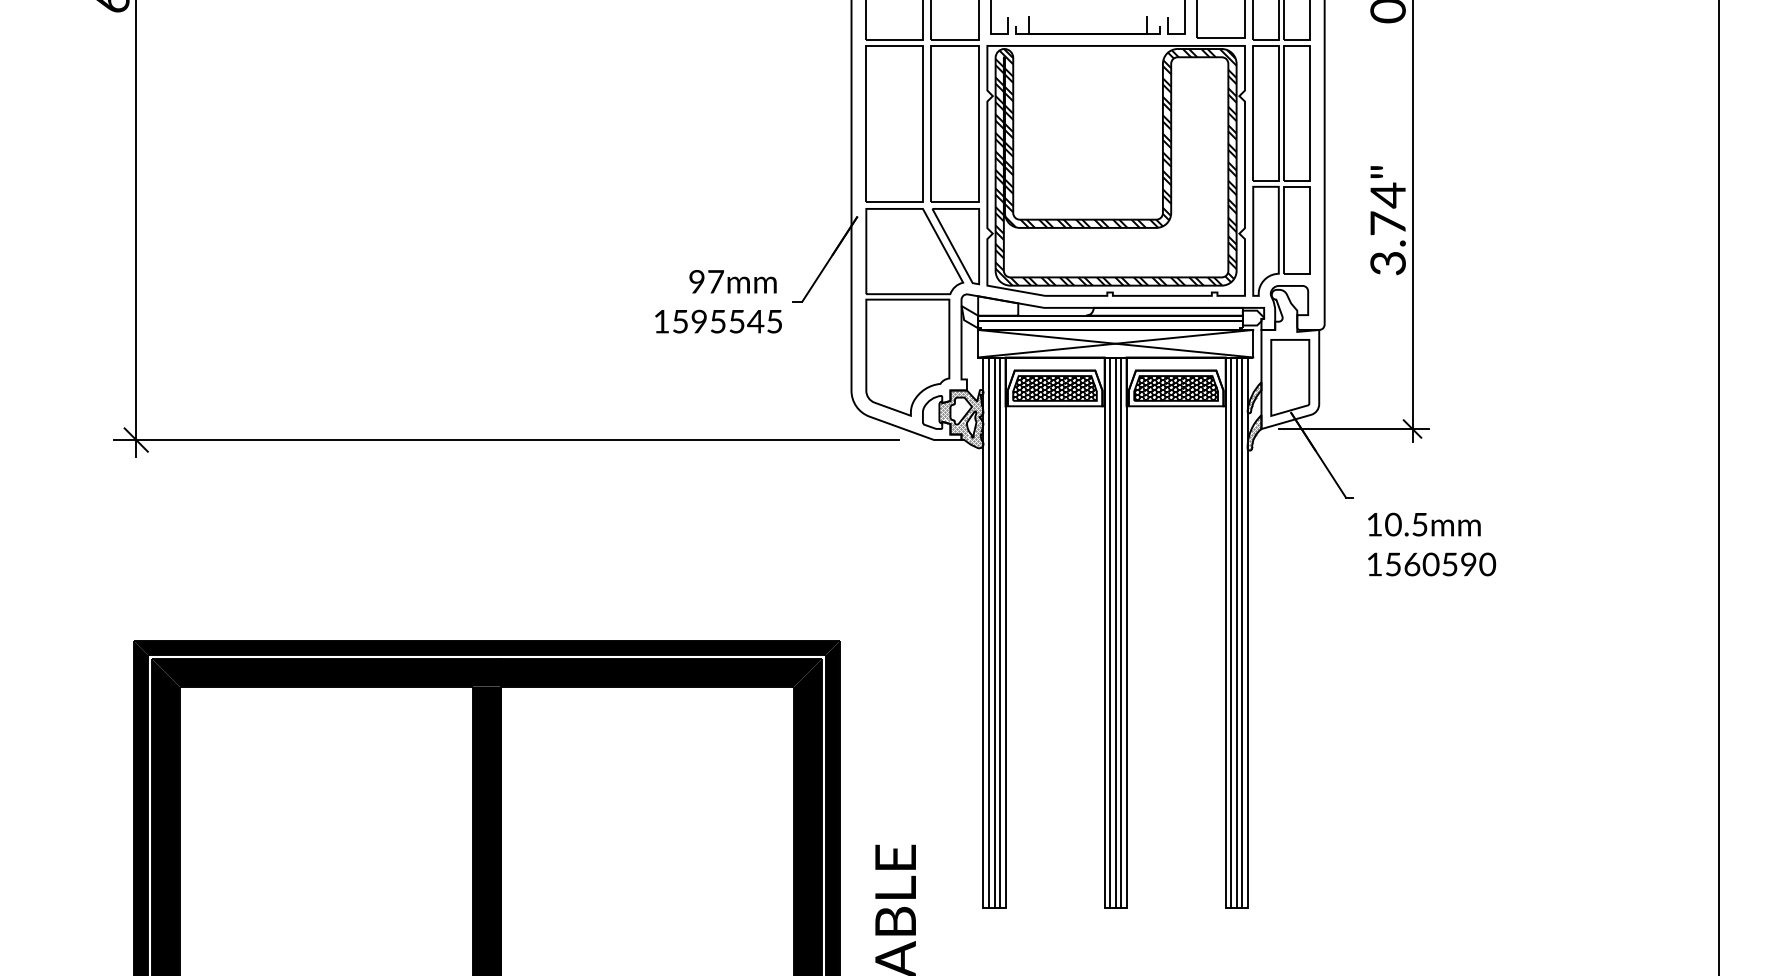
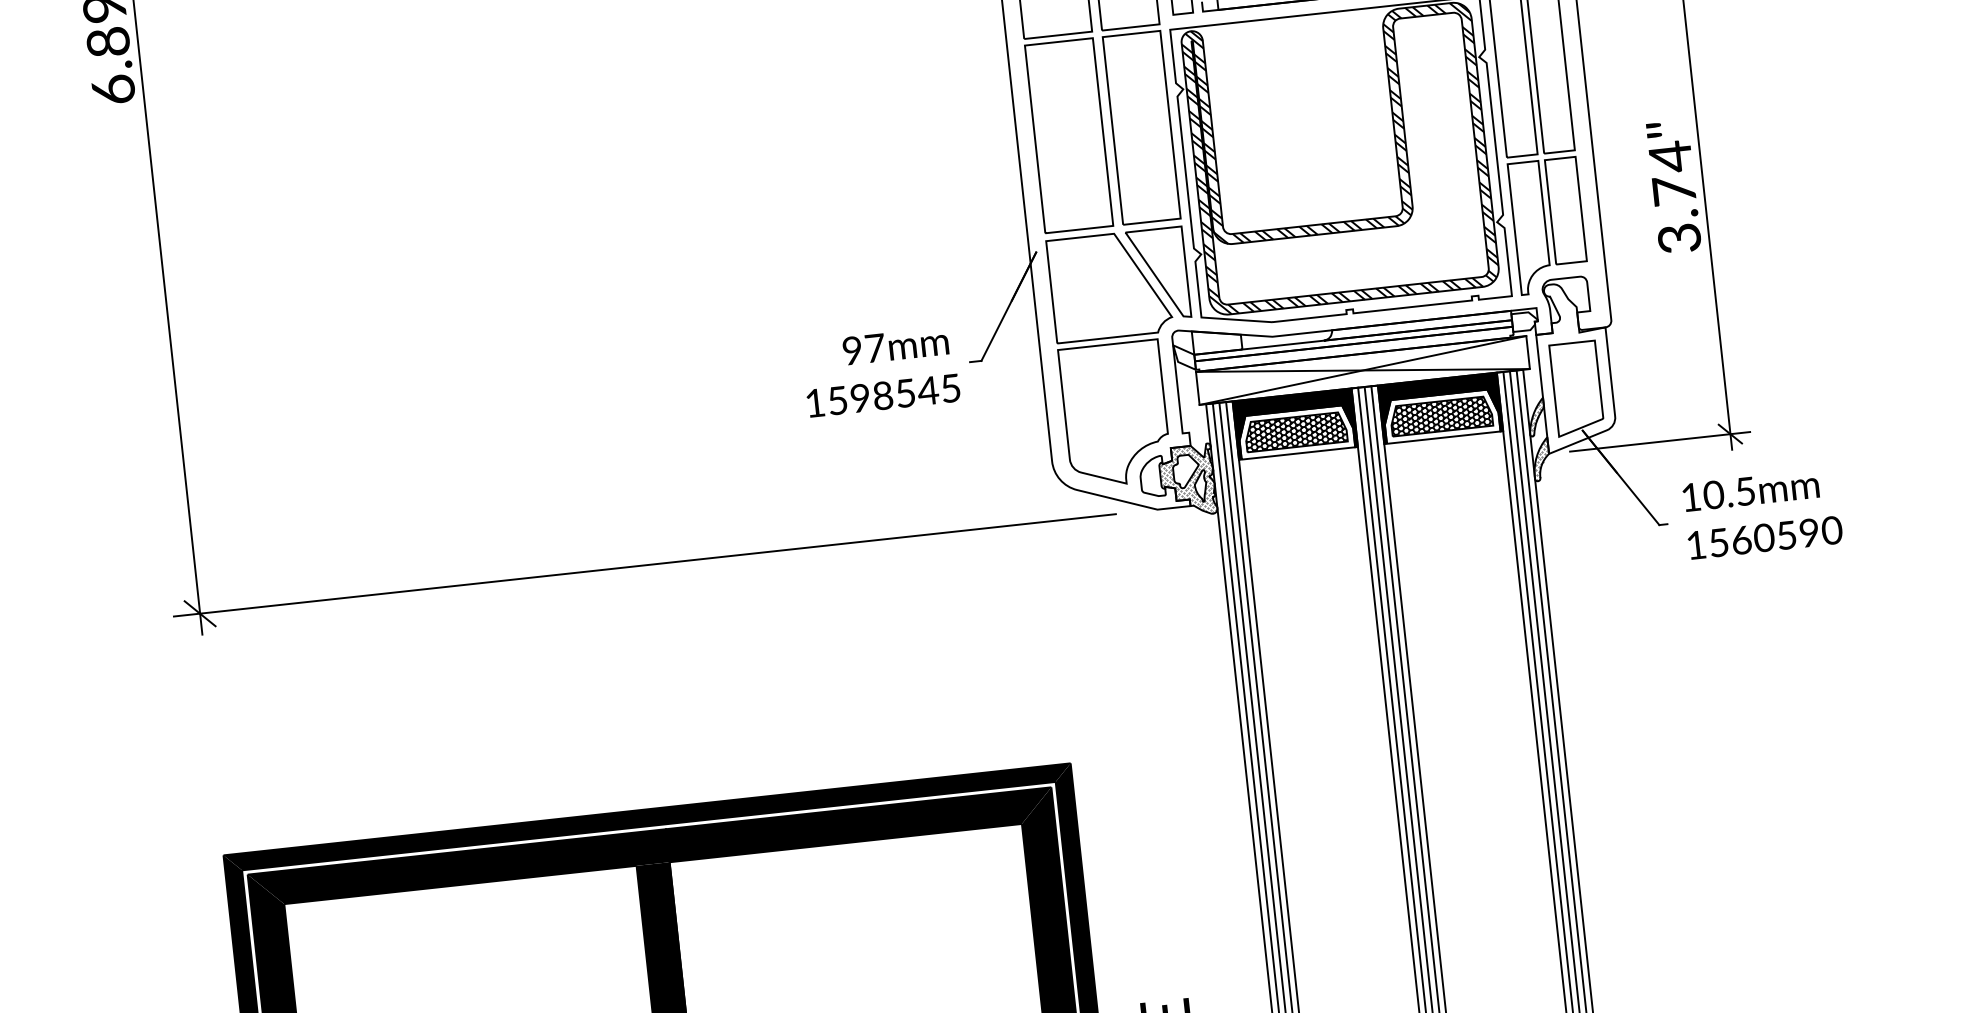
text: (717, 321) -> (882, 395), 1595545 -> 1598545
fill: (1054, 381) -> (1294, 423), added
fill: (1175, 381) -> (1439, 407), added
text: (1432, 544) -> (1763, 513), moved

